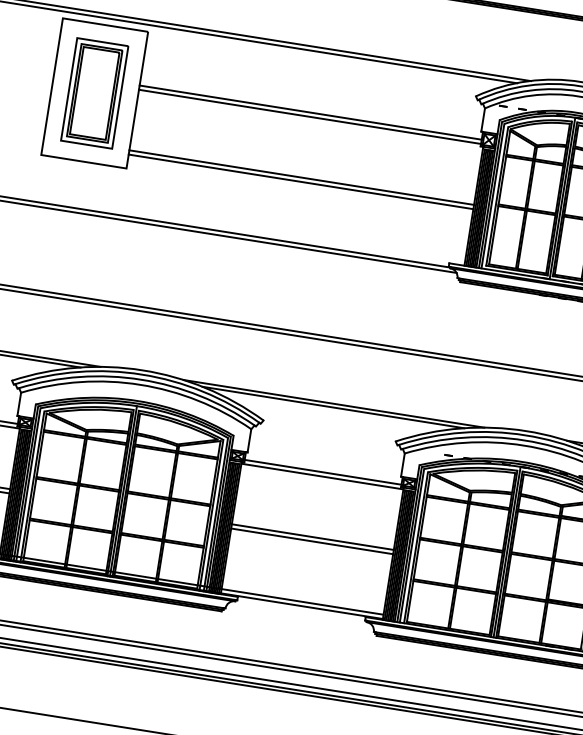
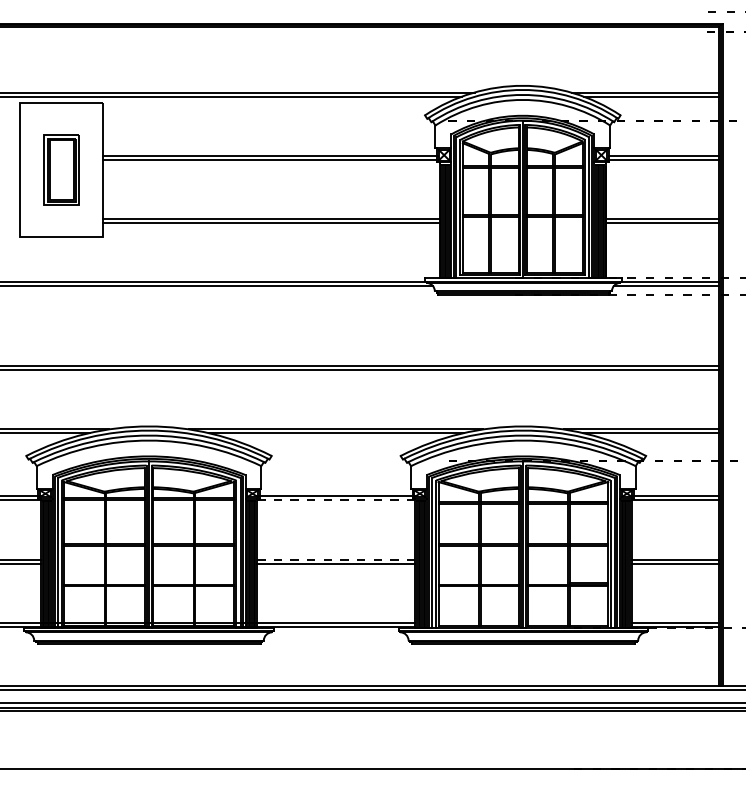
part: (94, 92) -> (61, 169), size x0.7
line: (321, 476) -> (335, 500), solid -> dashed
line: (312, 536) -> (335, 559), solid -> dashed

